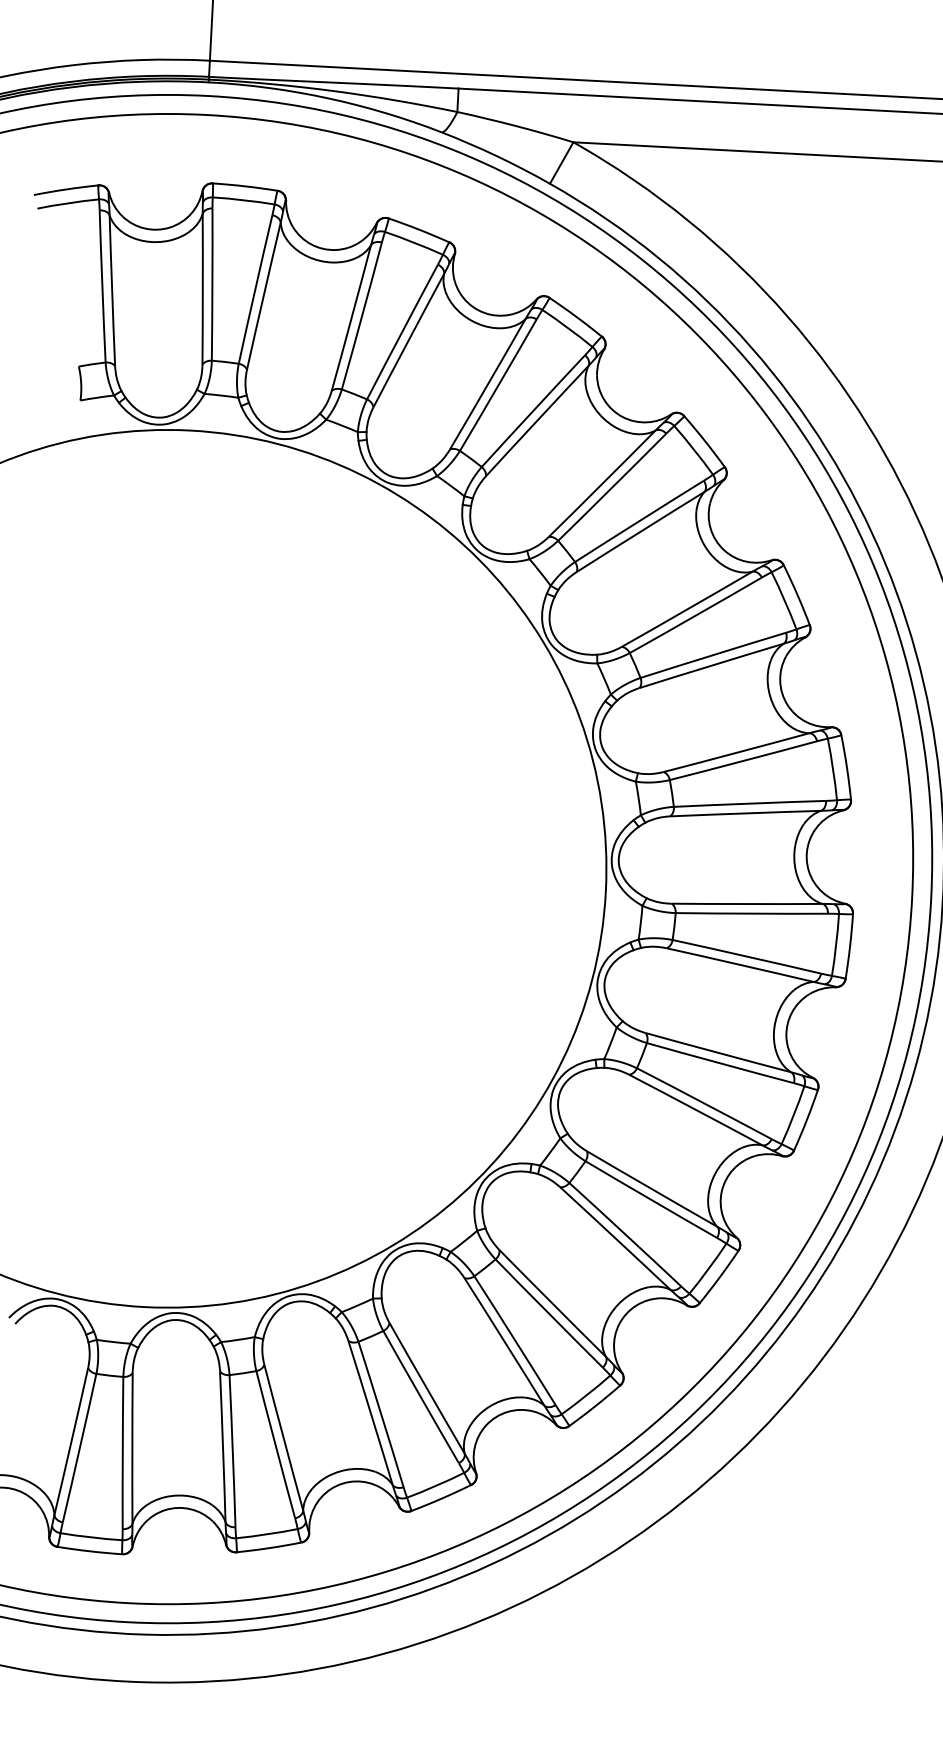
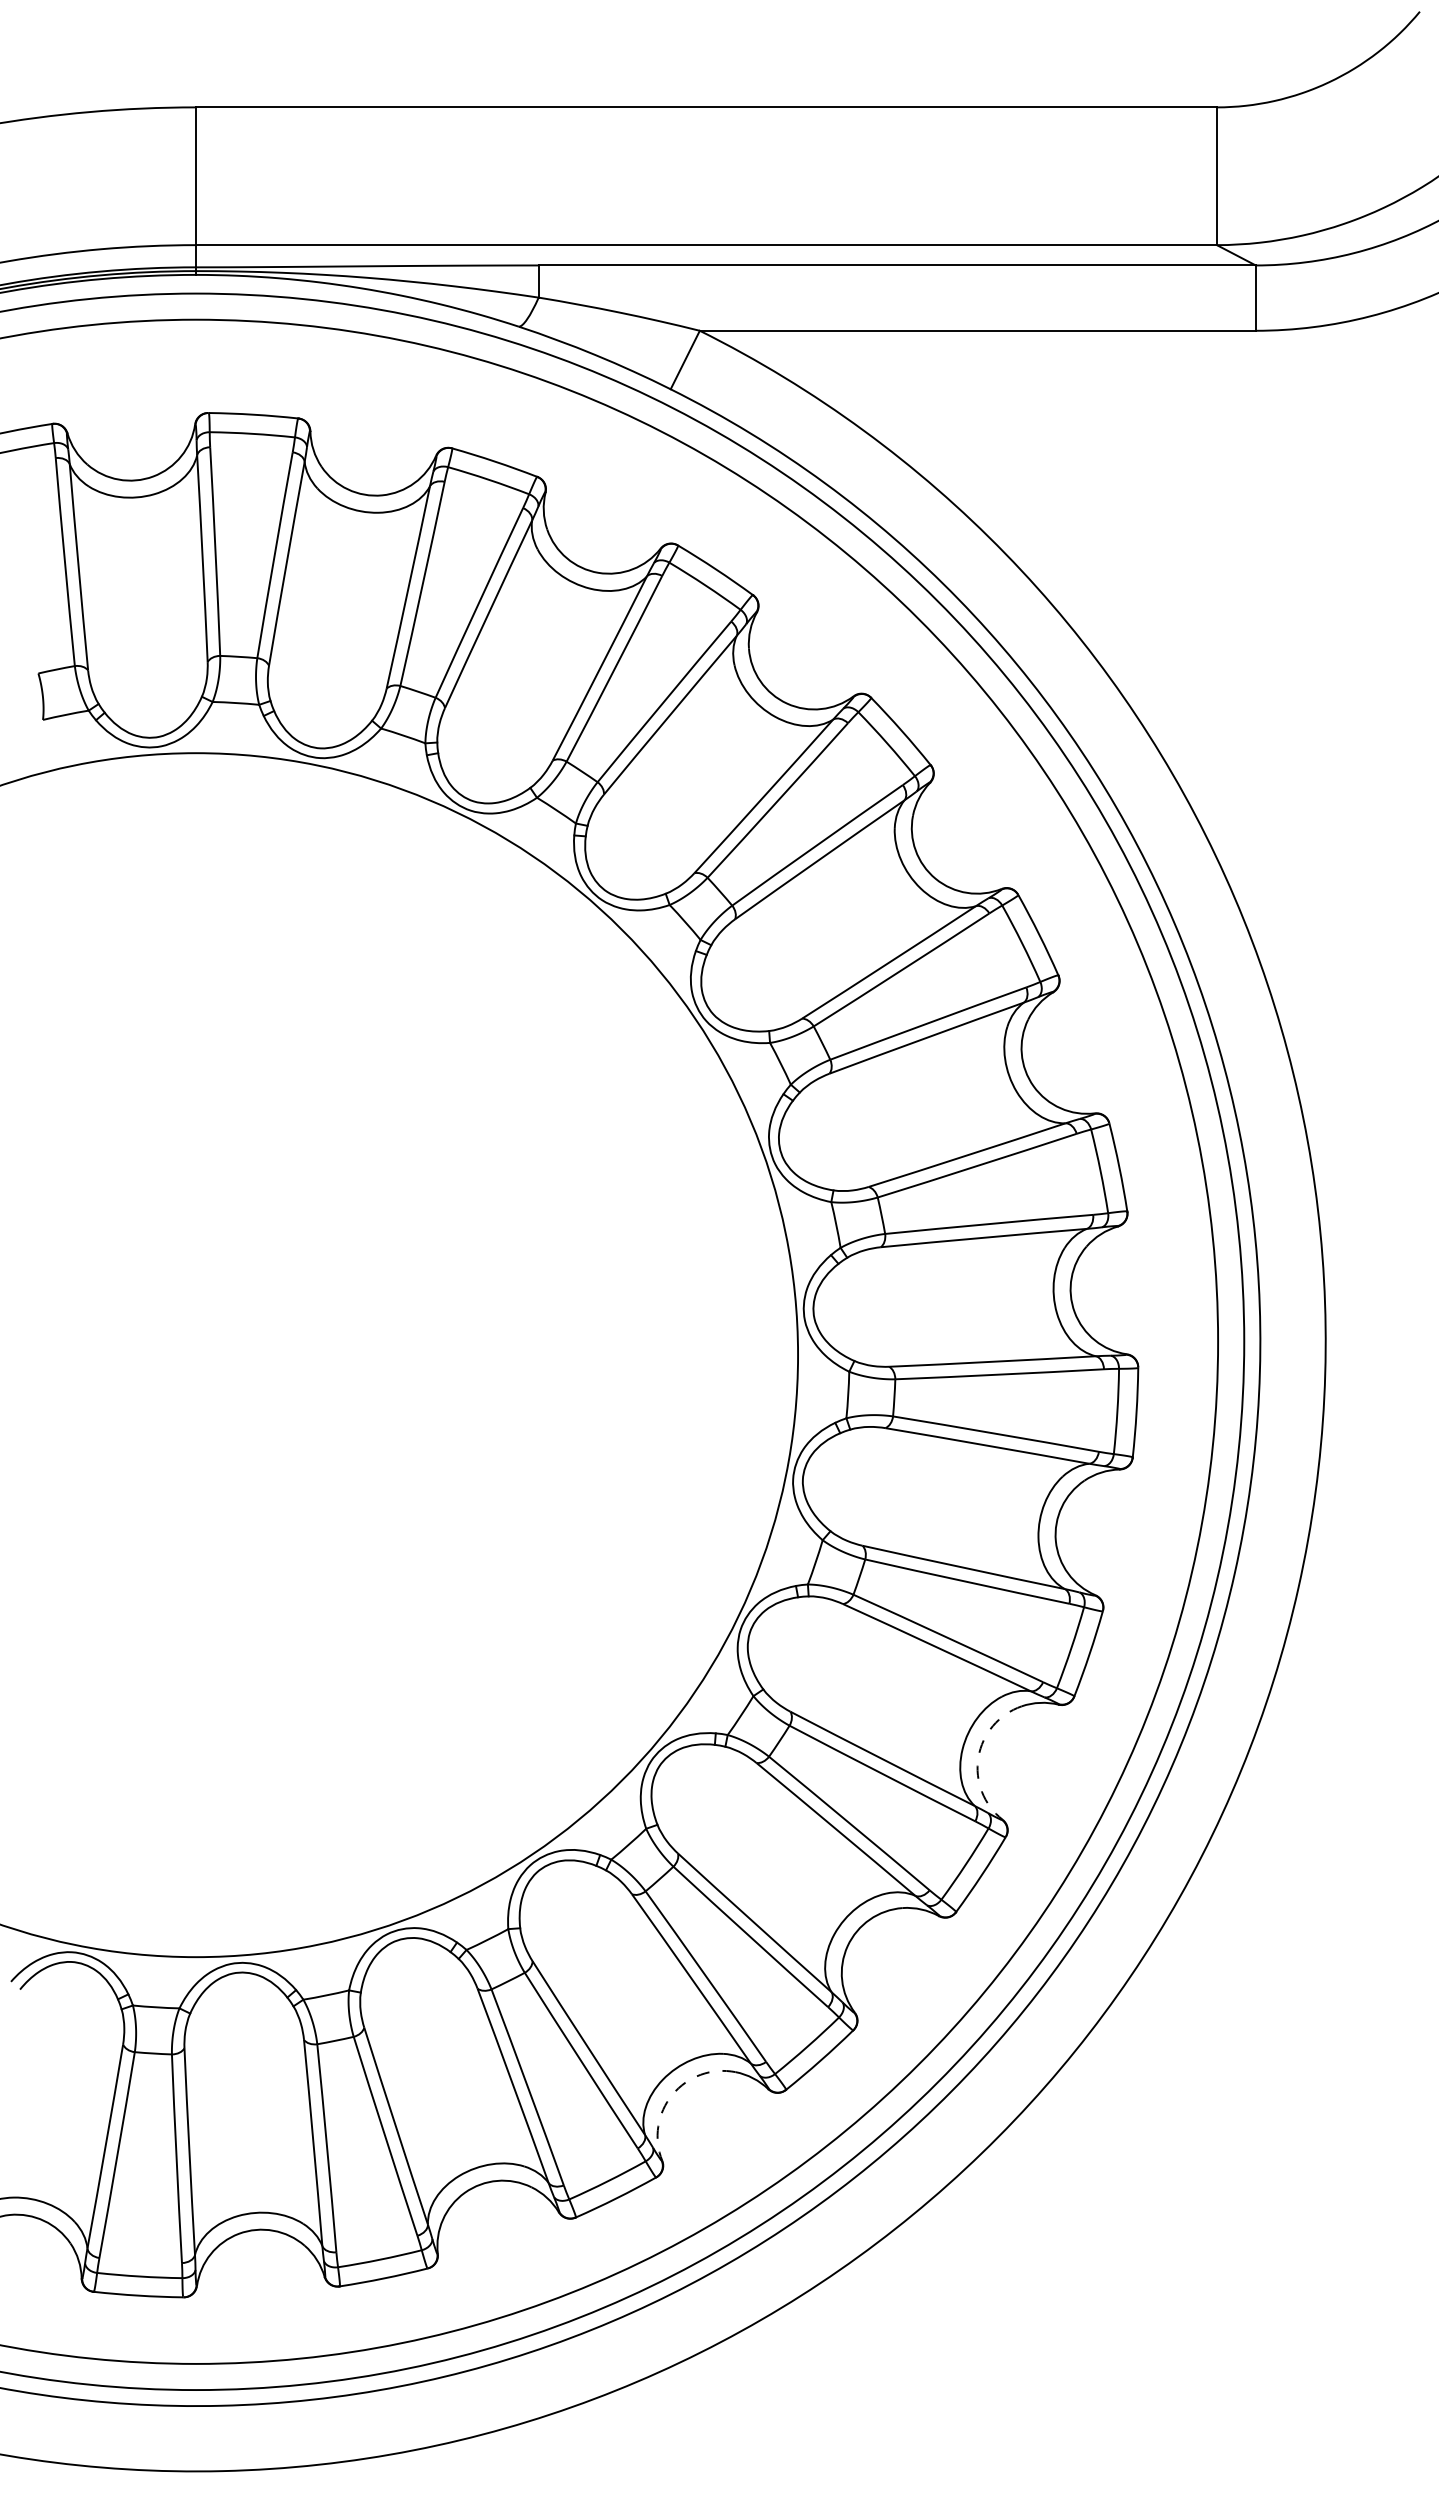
arc: (721, 1191) -> (978, 1757), solid -> dashed
arc: (486, 1425) -> (672, 2094), solid -> dashed

